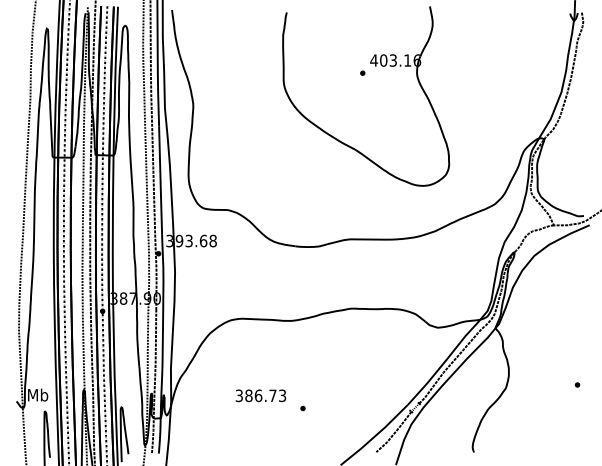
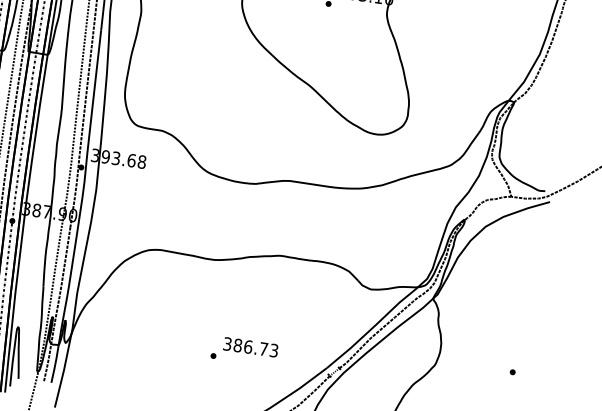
text: (260, 395) -> (250, 346), moved

